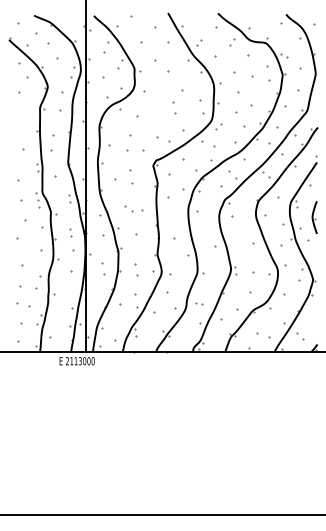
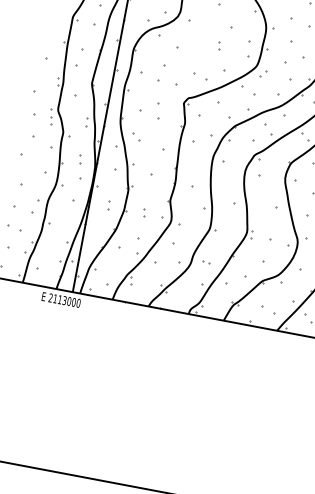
part: (174, 108) -> (218, 45), size x0.62
part: (128, 208) -> (136, 136), moved
part: (103, 269) -> (108, 205), size x0.62
part: (136, 269) -> (144, 212), size x0.62

